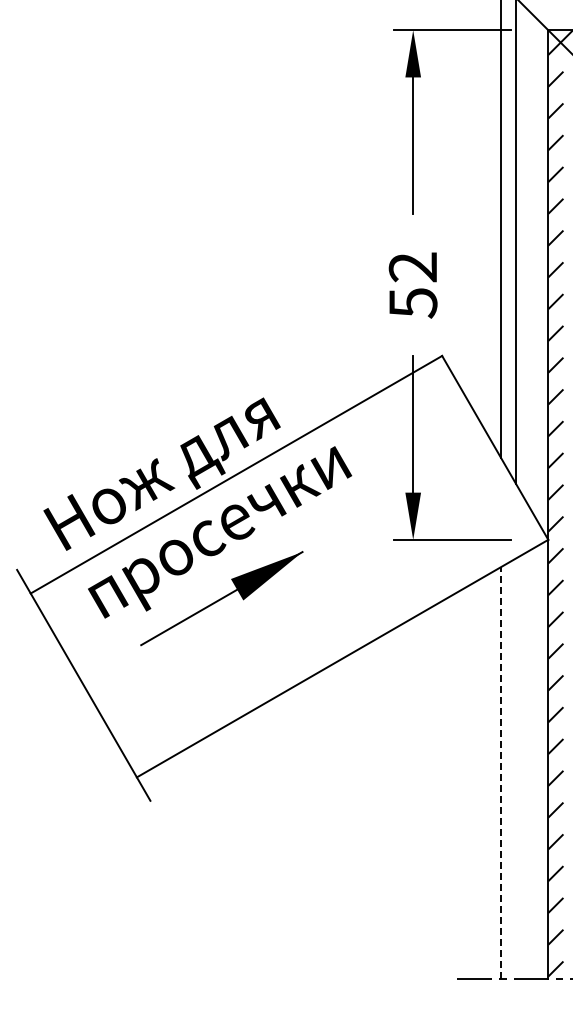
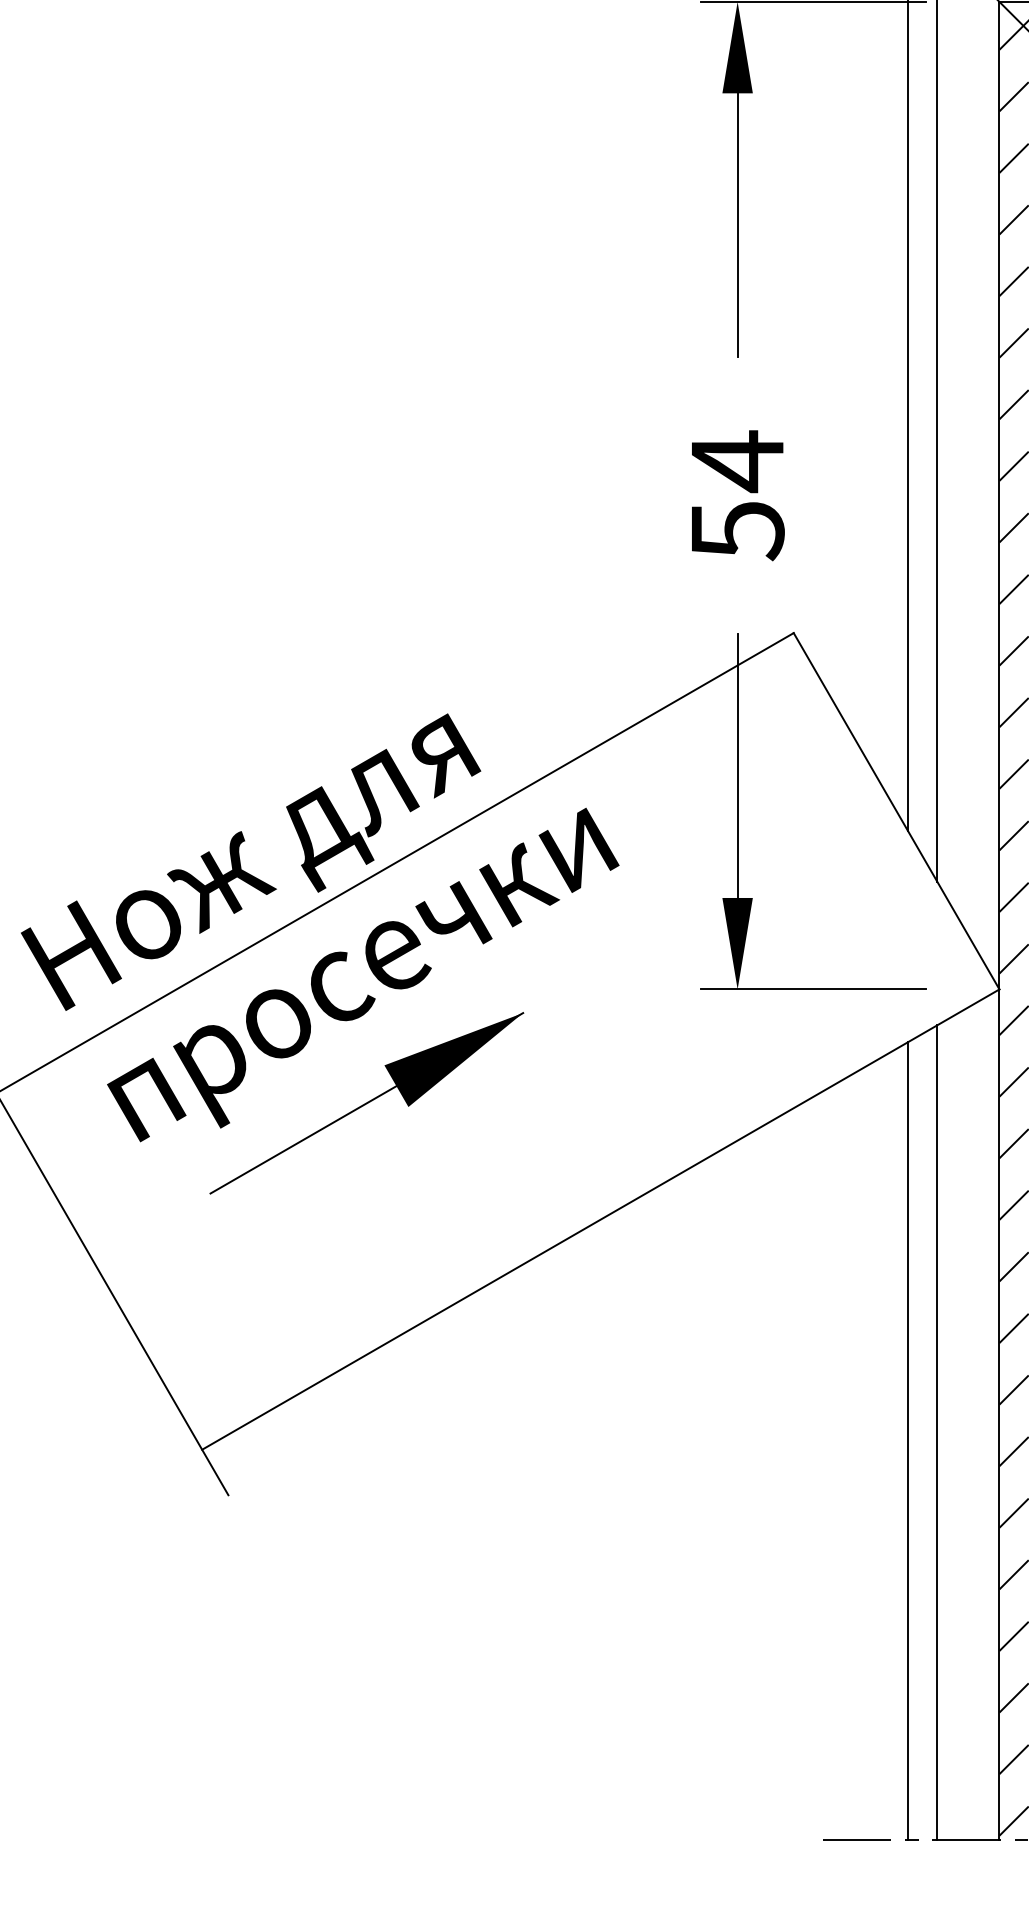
text: (412, 267) -> (736, 461), 52 -> 54
line: (516, 768) -> (937, 1432), added
line: (501, 772) -> (908, 1440), dashed -> solid

